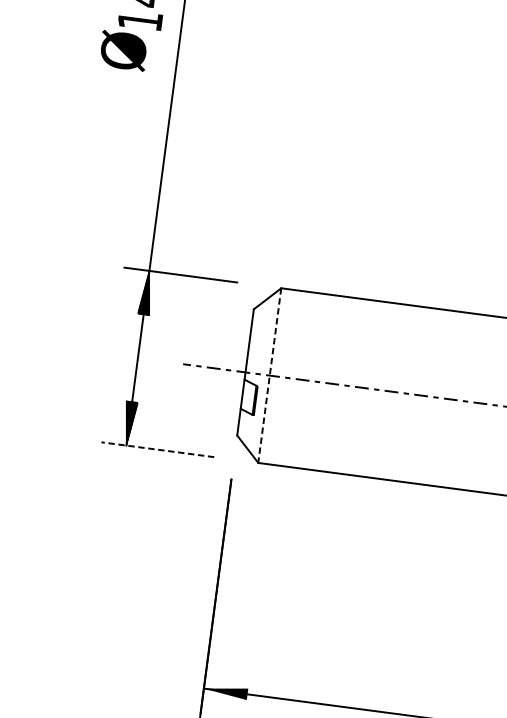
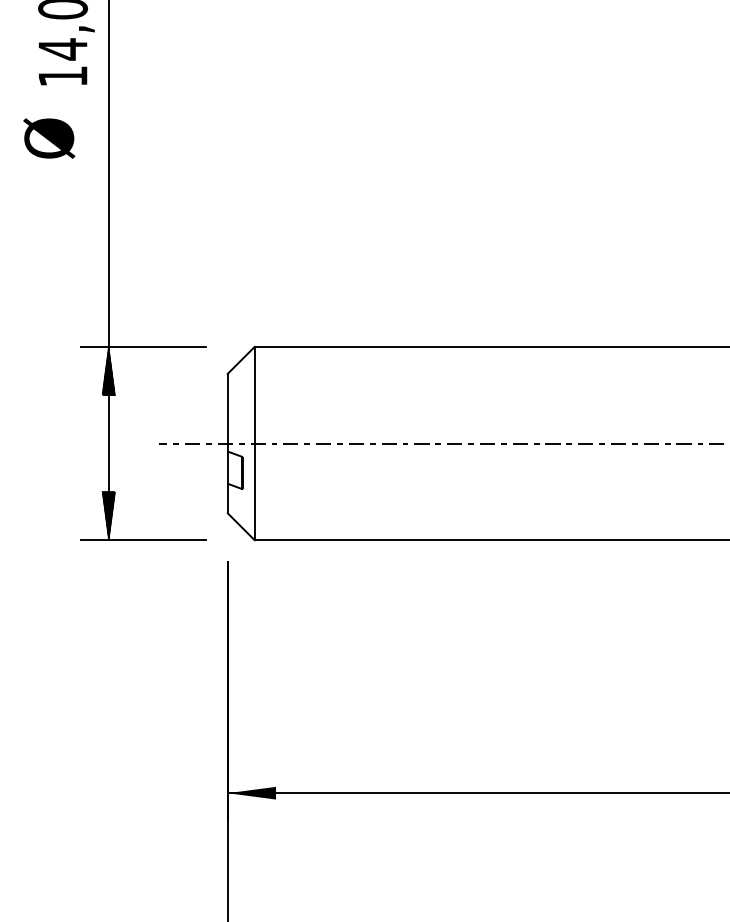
text: (123, 50) -> (49, 138), moved
line: (269, 375) -> (254, 443), dashed -> solid
line: (157, 450) -> (143, 540), dashed -> solid

